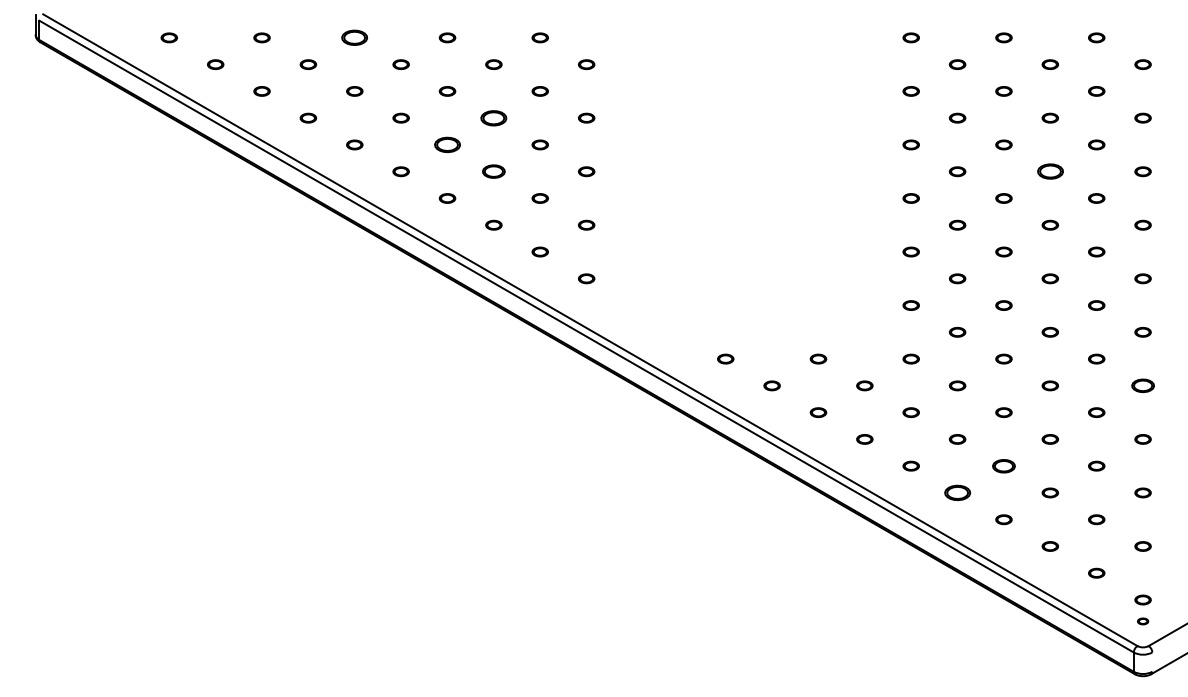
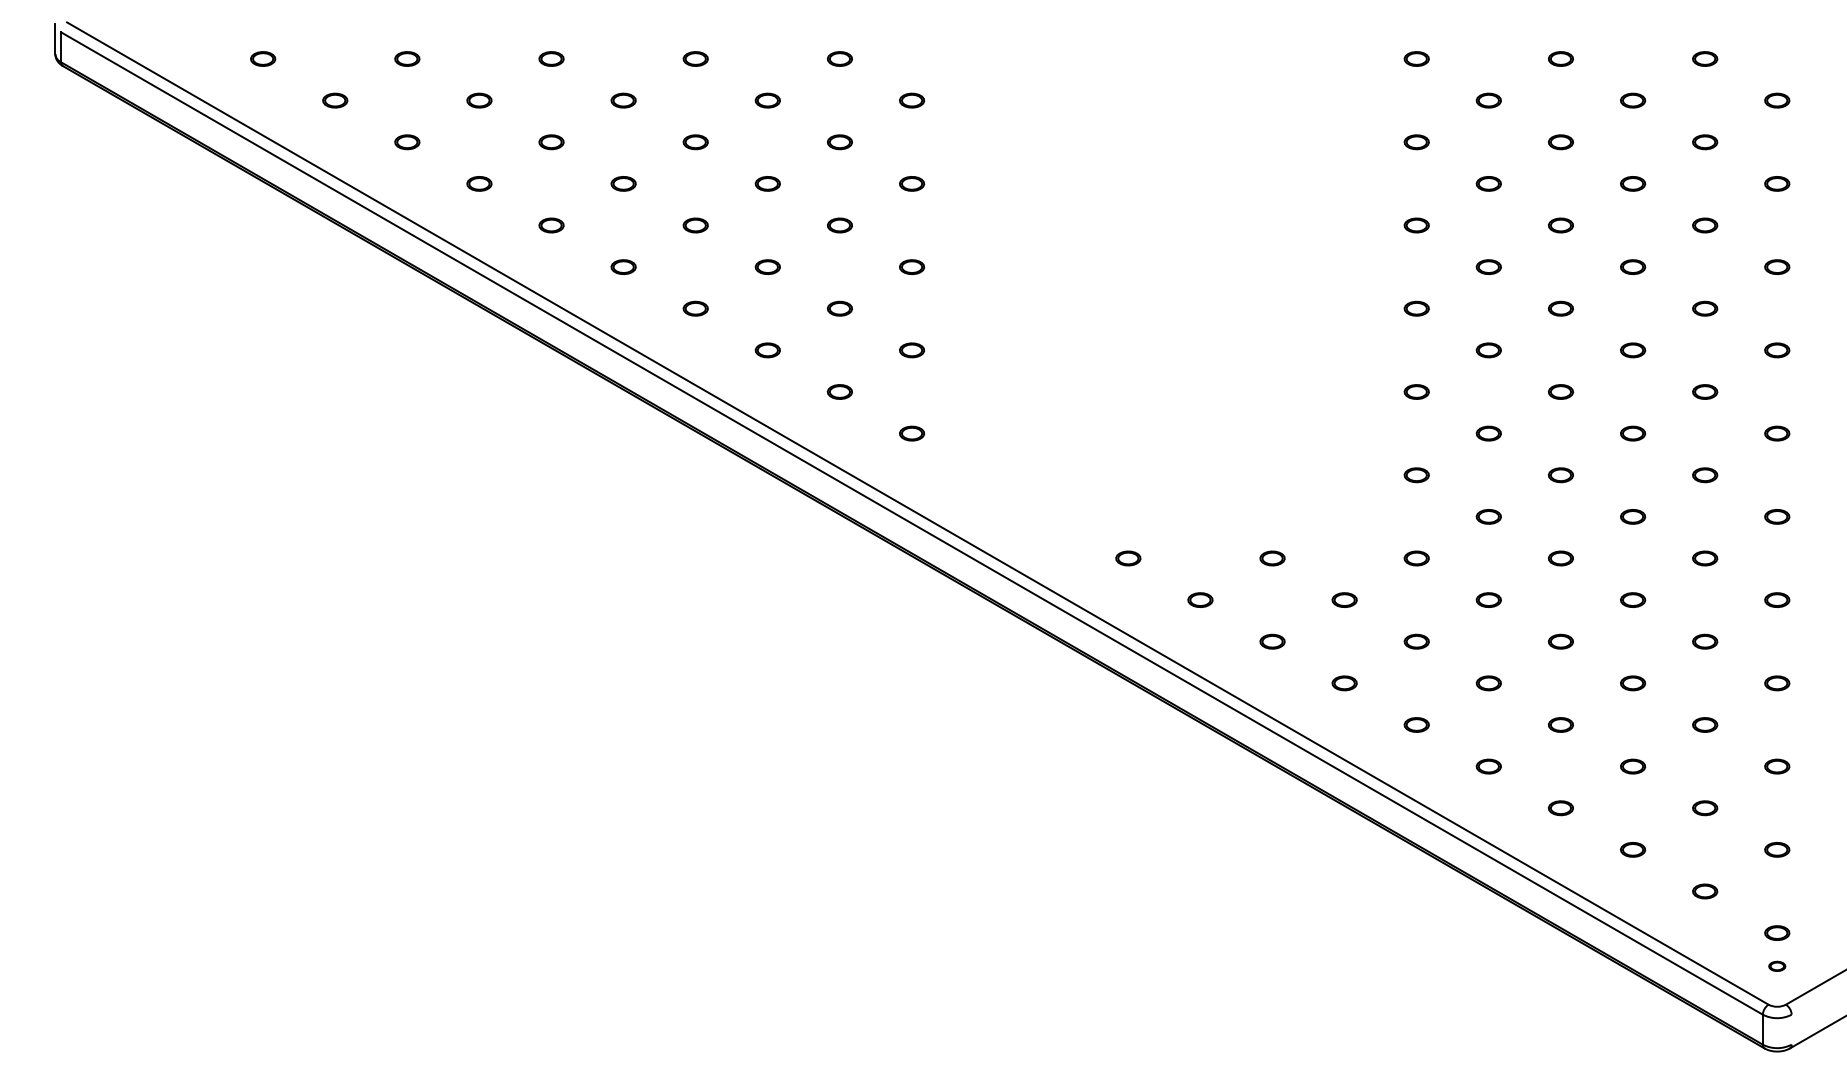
part: (354, 37) -> (551, 58), size x0.62
part: (493, 117) -> (767, 182), size x0.62
part: (447, 144) -> (695, 224), size x0.62
part: (493, 171) -> (767, 266), size x0.71
part: (1049, 171) -> (1631, 266), size x0.62
part: (1142, 385) -> (1776, 599), size x0.71
part: (1003, 465) -> (1560, 723), size x0.71
part: (957, 492) -> (1488, 765), size x0.62

